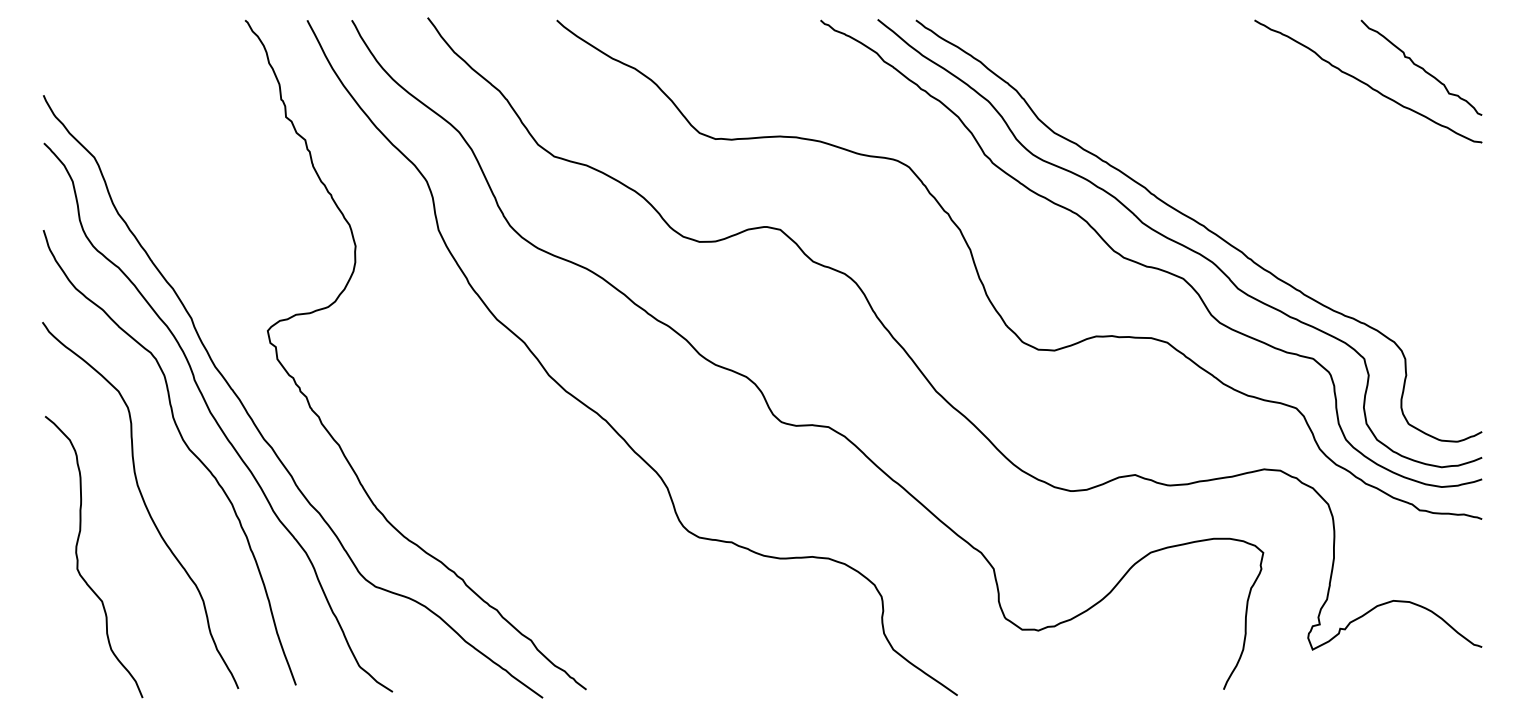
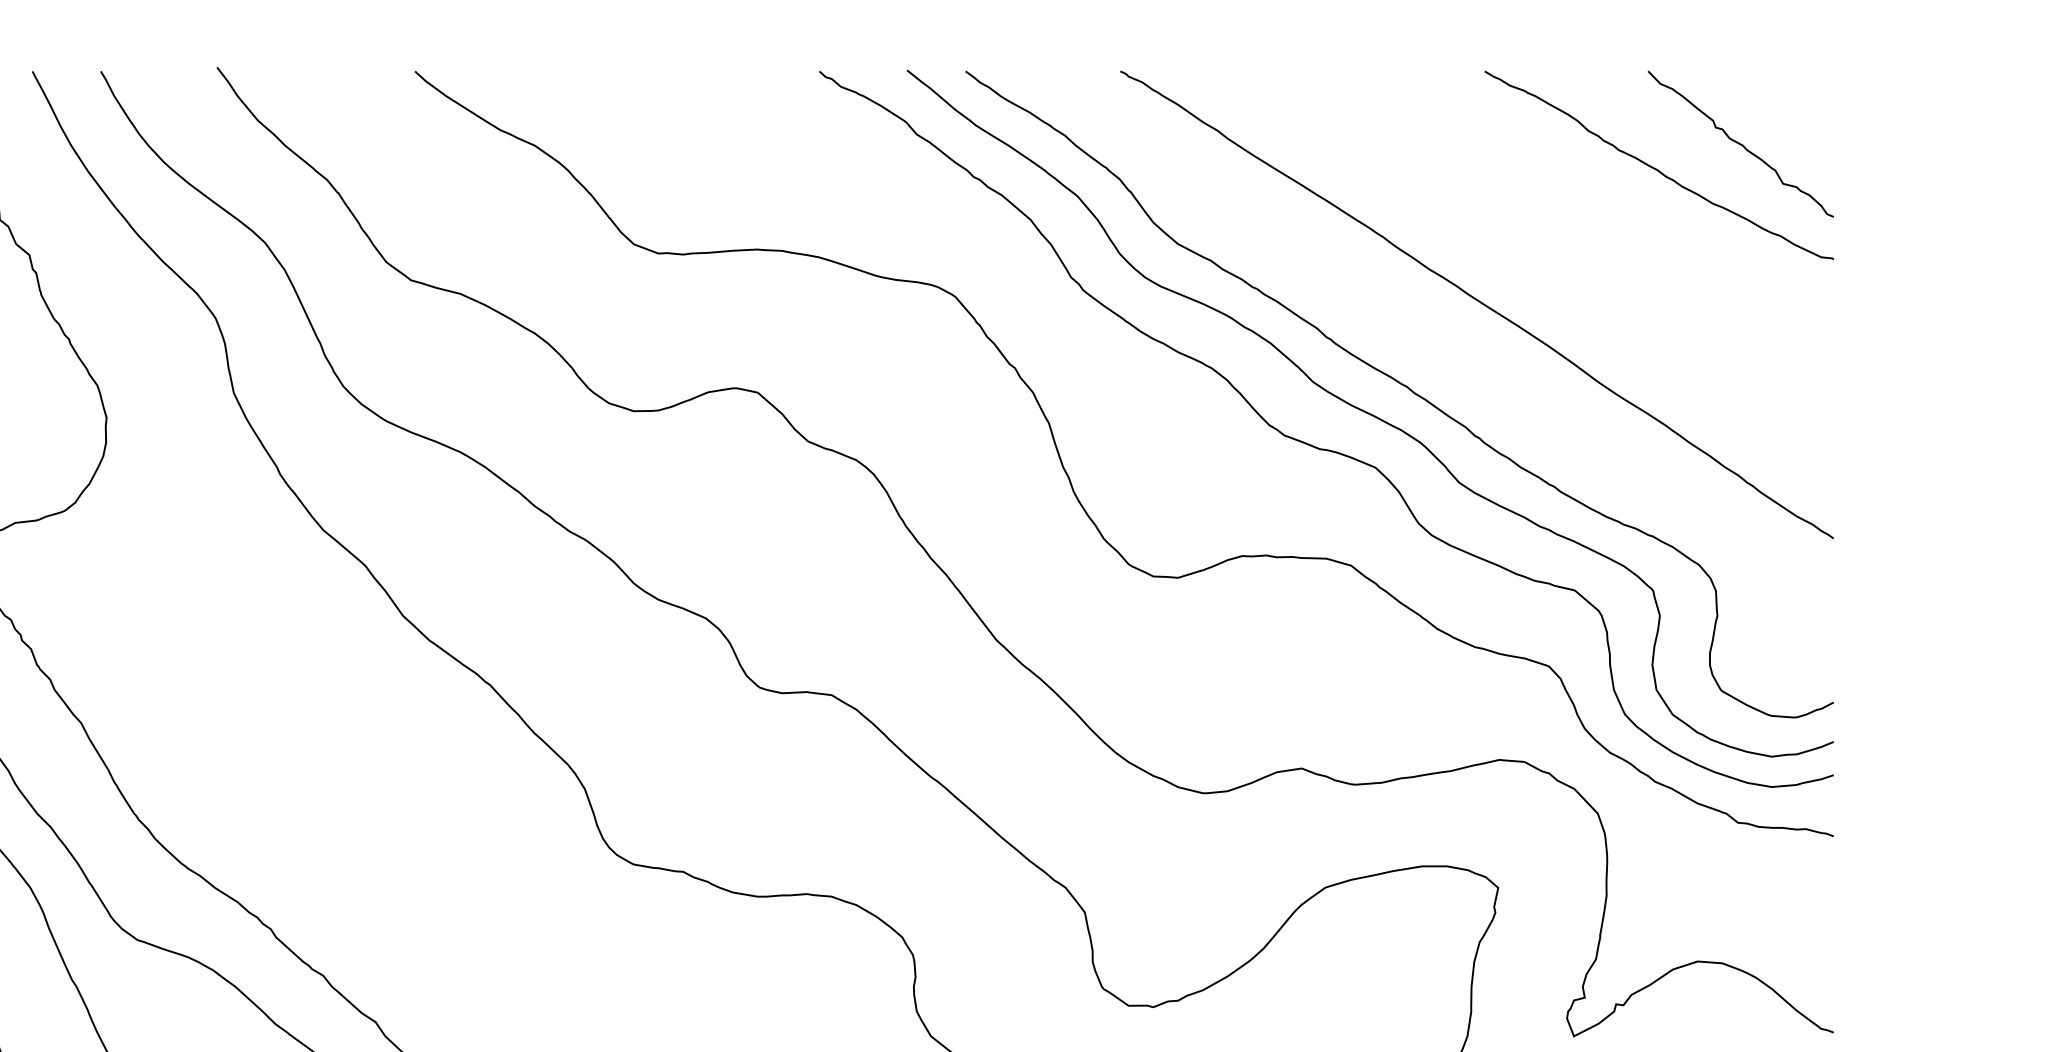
curve: (1250, 171) -> (1478, 303), added

